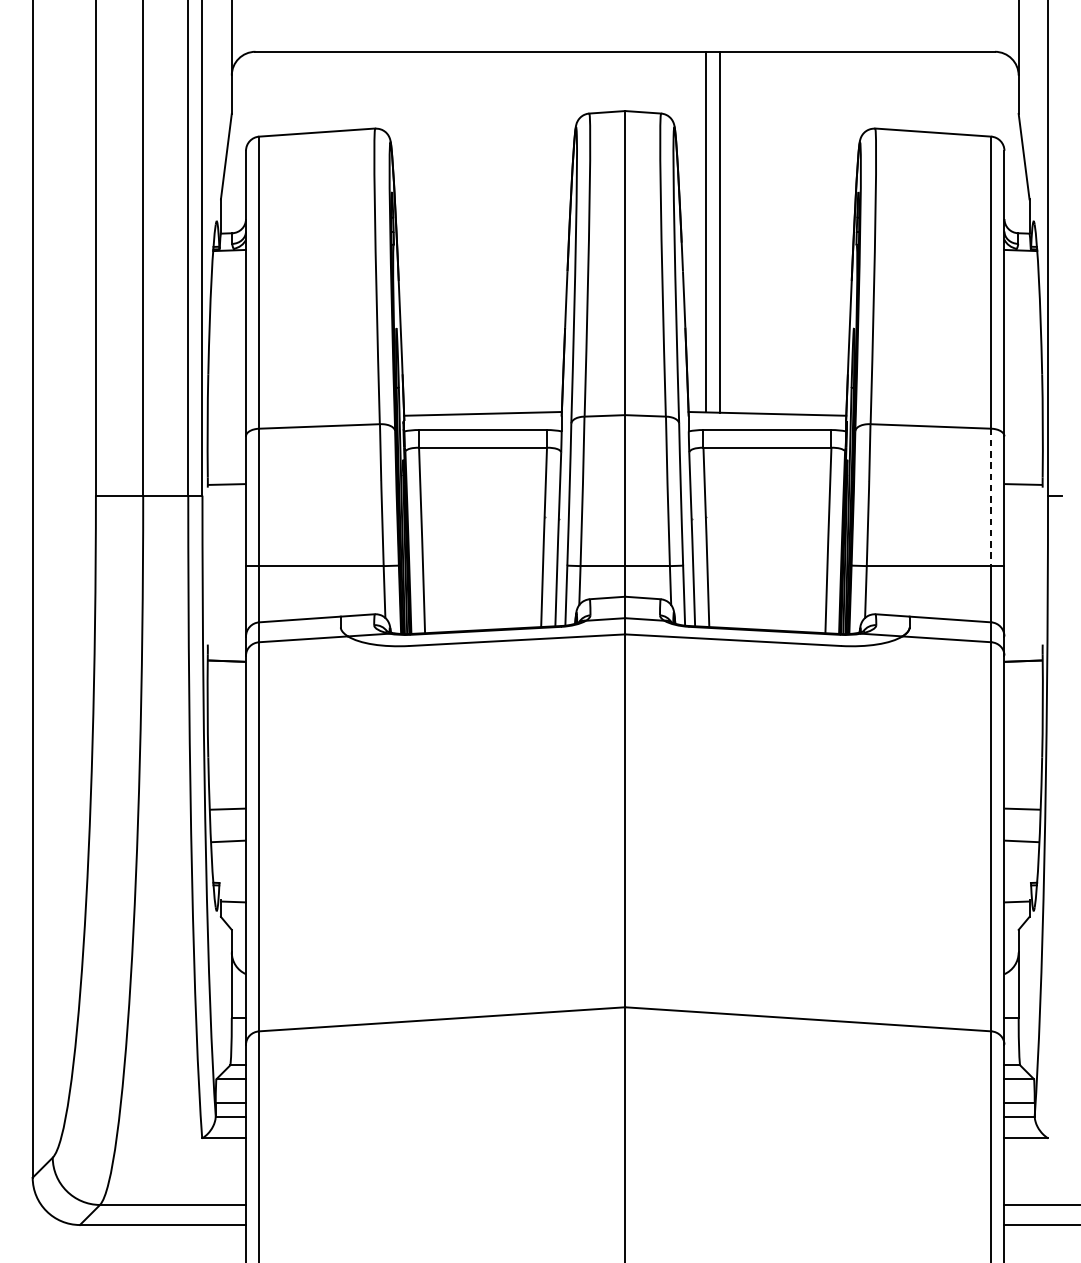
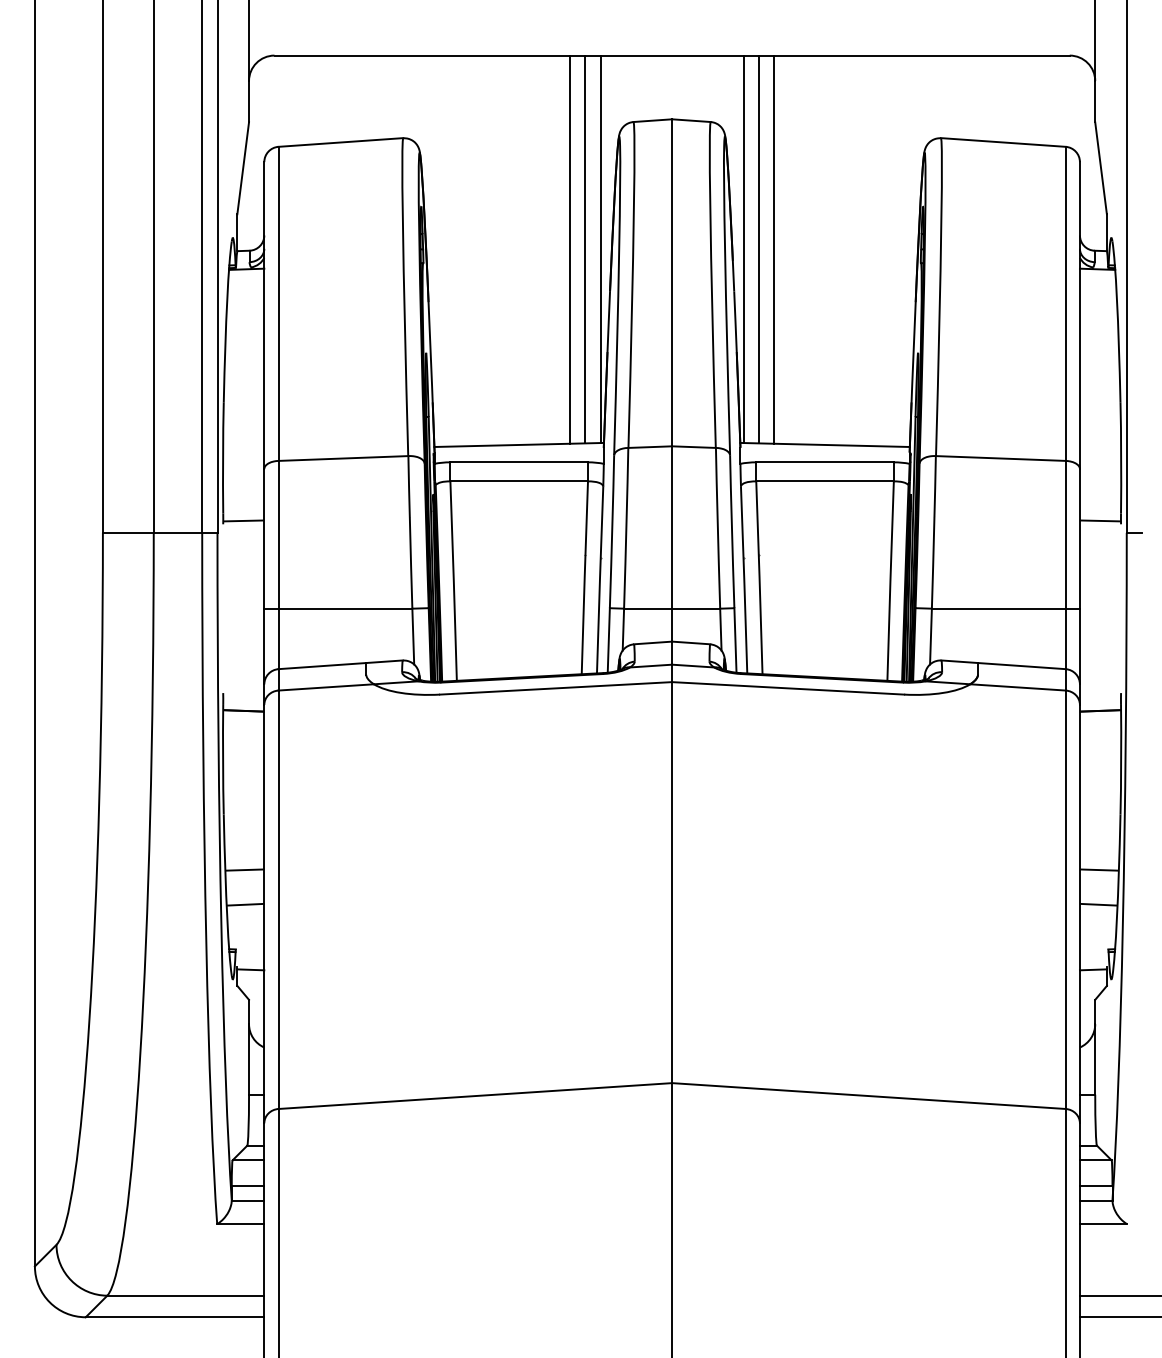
line: (530, 232) -> (570, 249), added
line: (544, 232) -> (585, 249), added
line: (558, 232) -> (600, 249), added
line: (691, 232) -> (743, 249), added
line: (991, 497) -> (1065, 534), dashed -> solid

